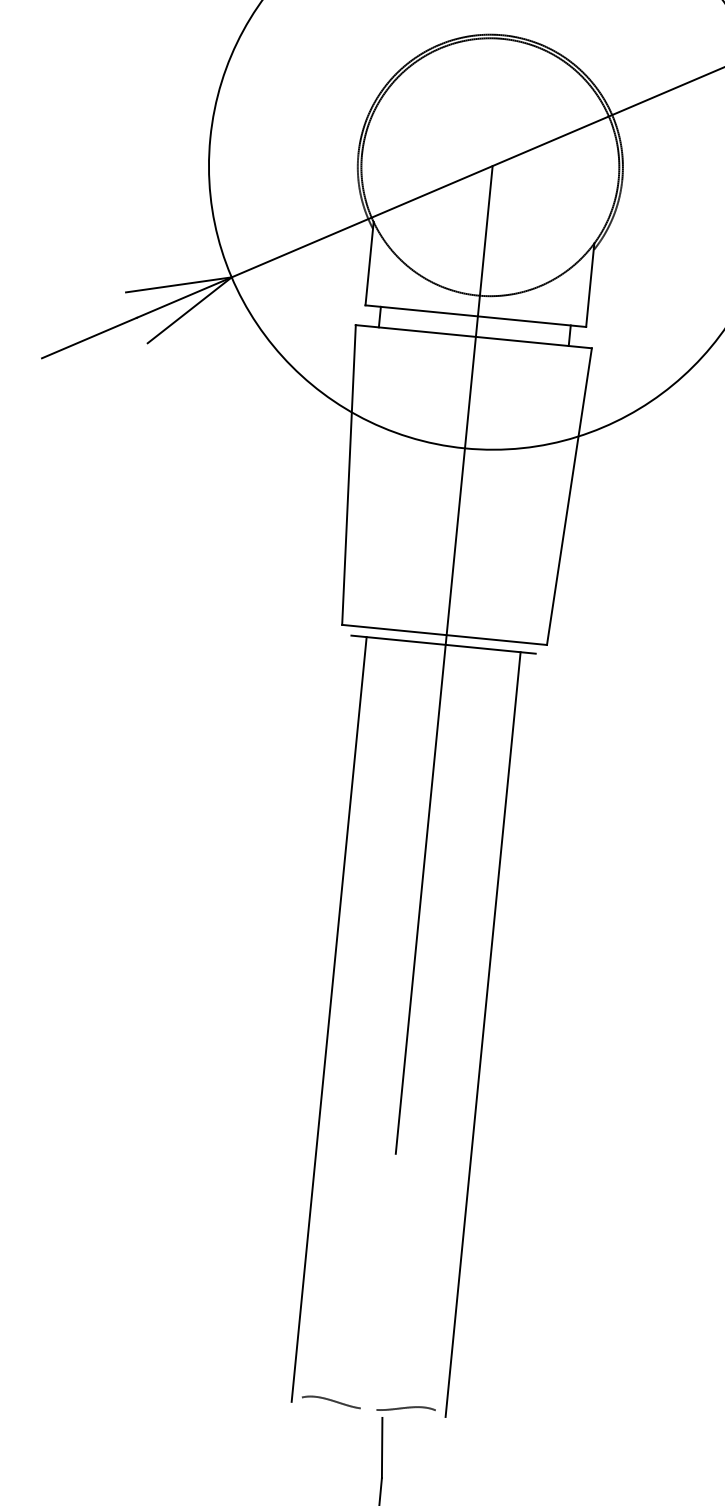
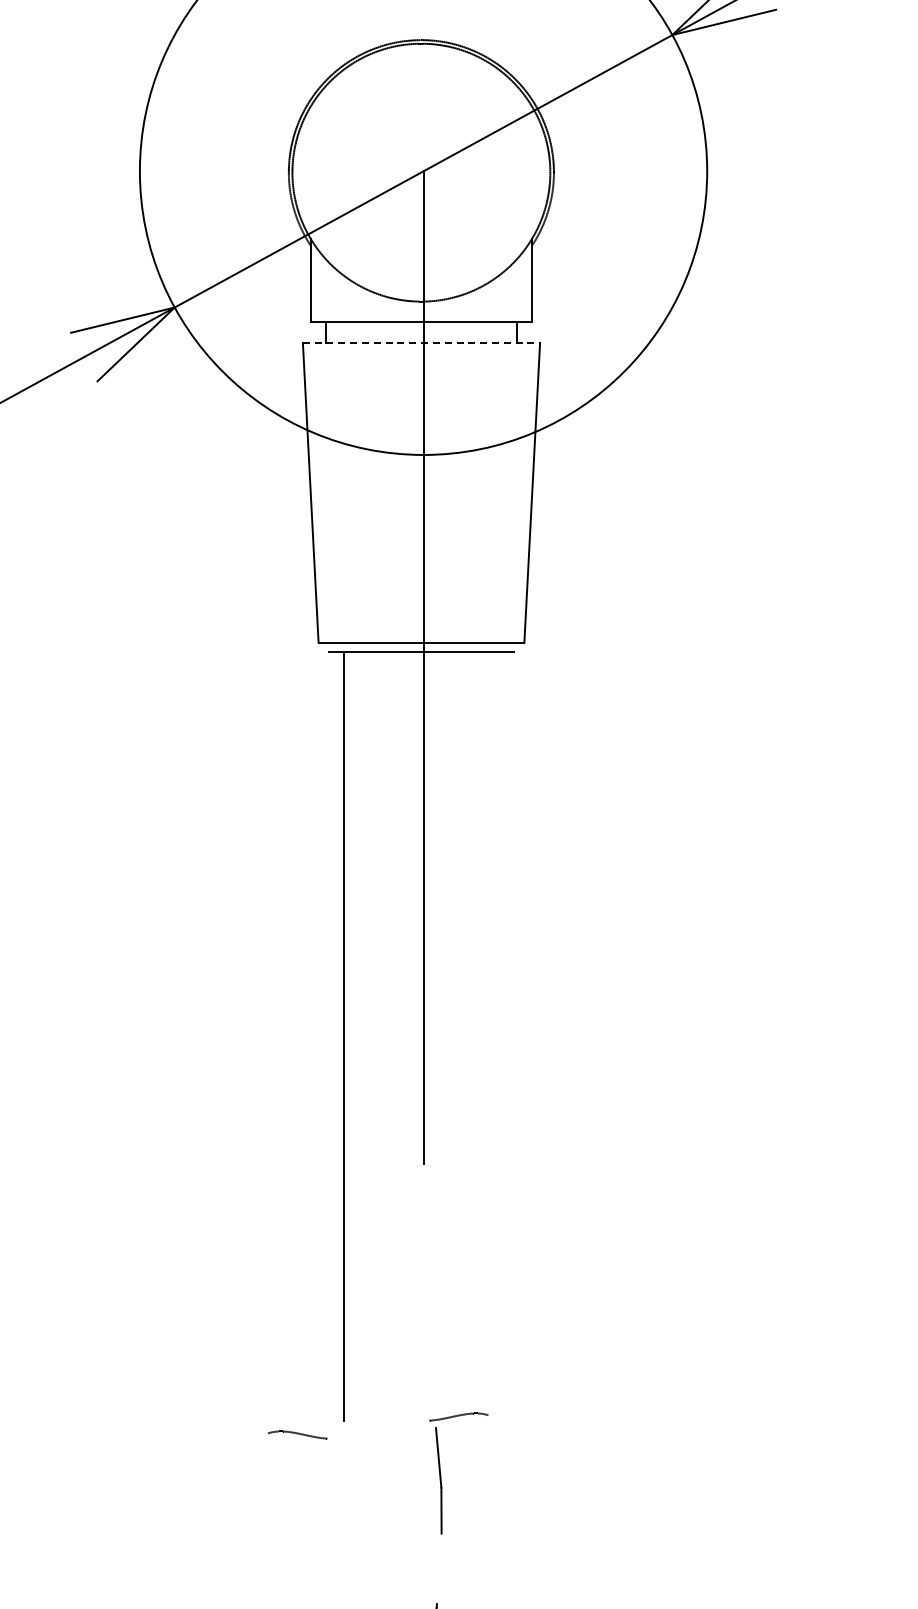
line: (473, 336) -> (421, 342), solid -> dashed
line: (482, 1034) -> (498, 1036), removed
part: (331, 1401) -> (297, 1434), moved

